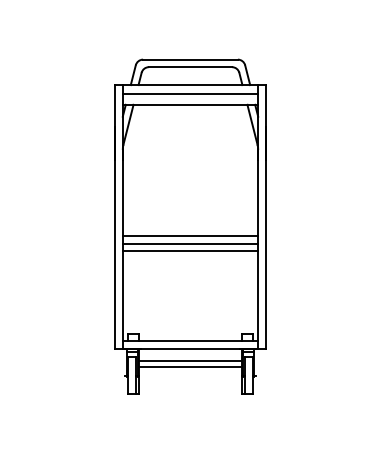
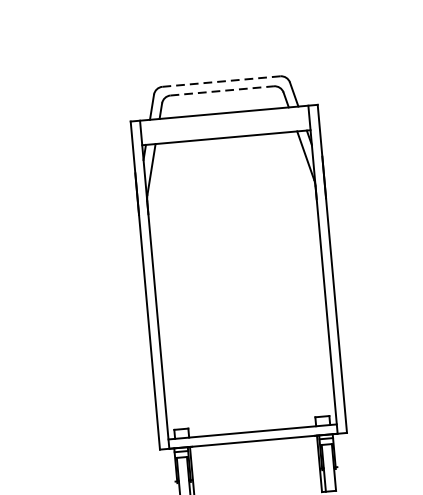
line: (190, 59) -> (221, 81), solid -> dashed
line: (190, 67) -> (222, 91), solid -> dashed
line: (190, 93) -> (225, 123), removed
line: (190, 236) -> (241, 301), removed
line: (190, 243) -> (241, 310), removed
line: (190, 251) -> (242, 320), removed
line: (190, 361) -> (254, 456), removed
line: (190, 367) -> (255, 464), removed

